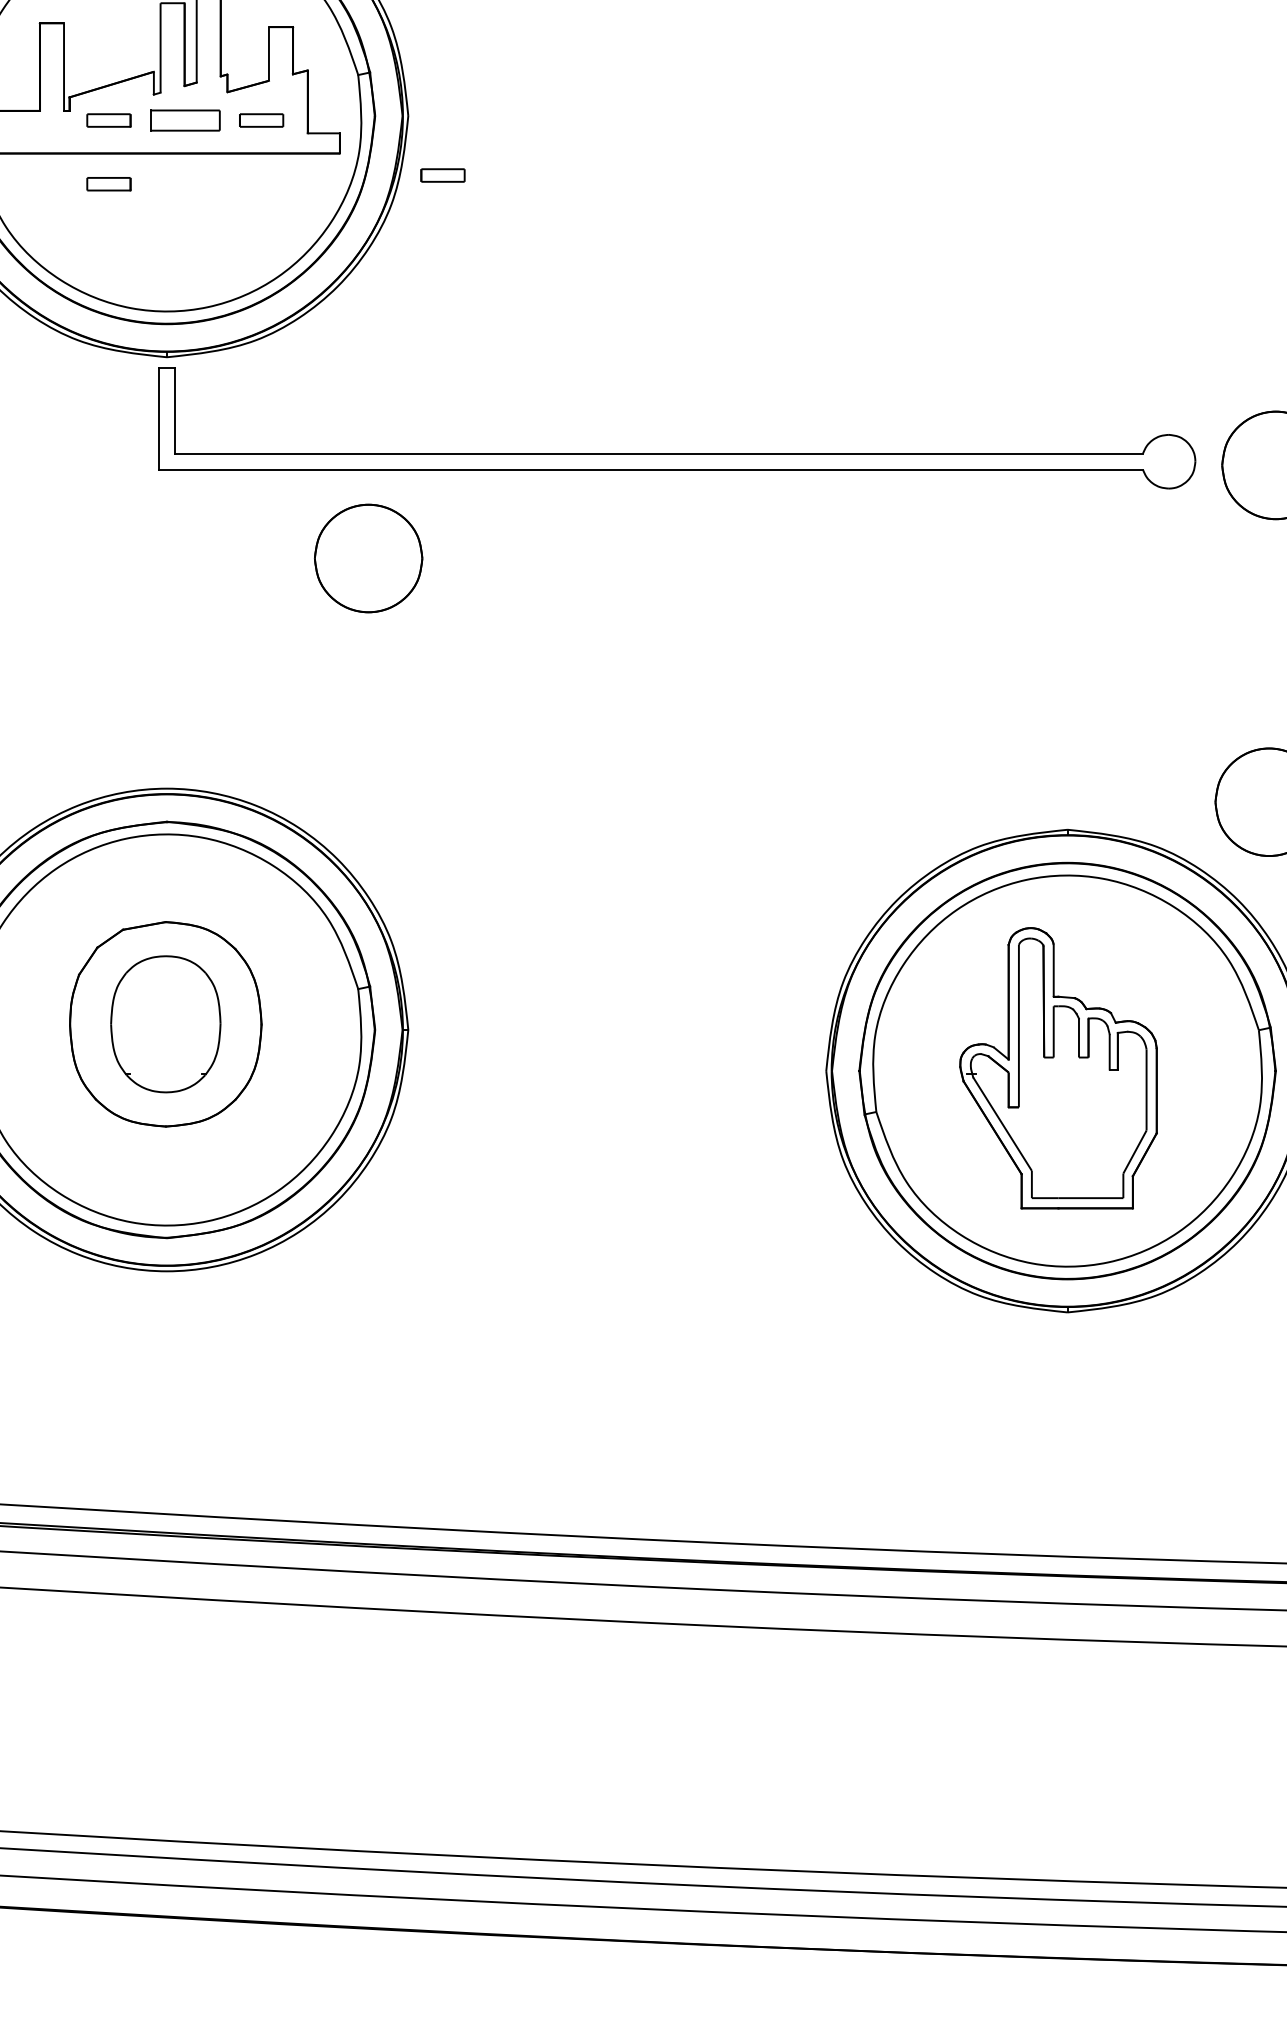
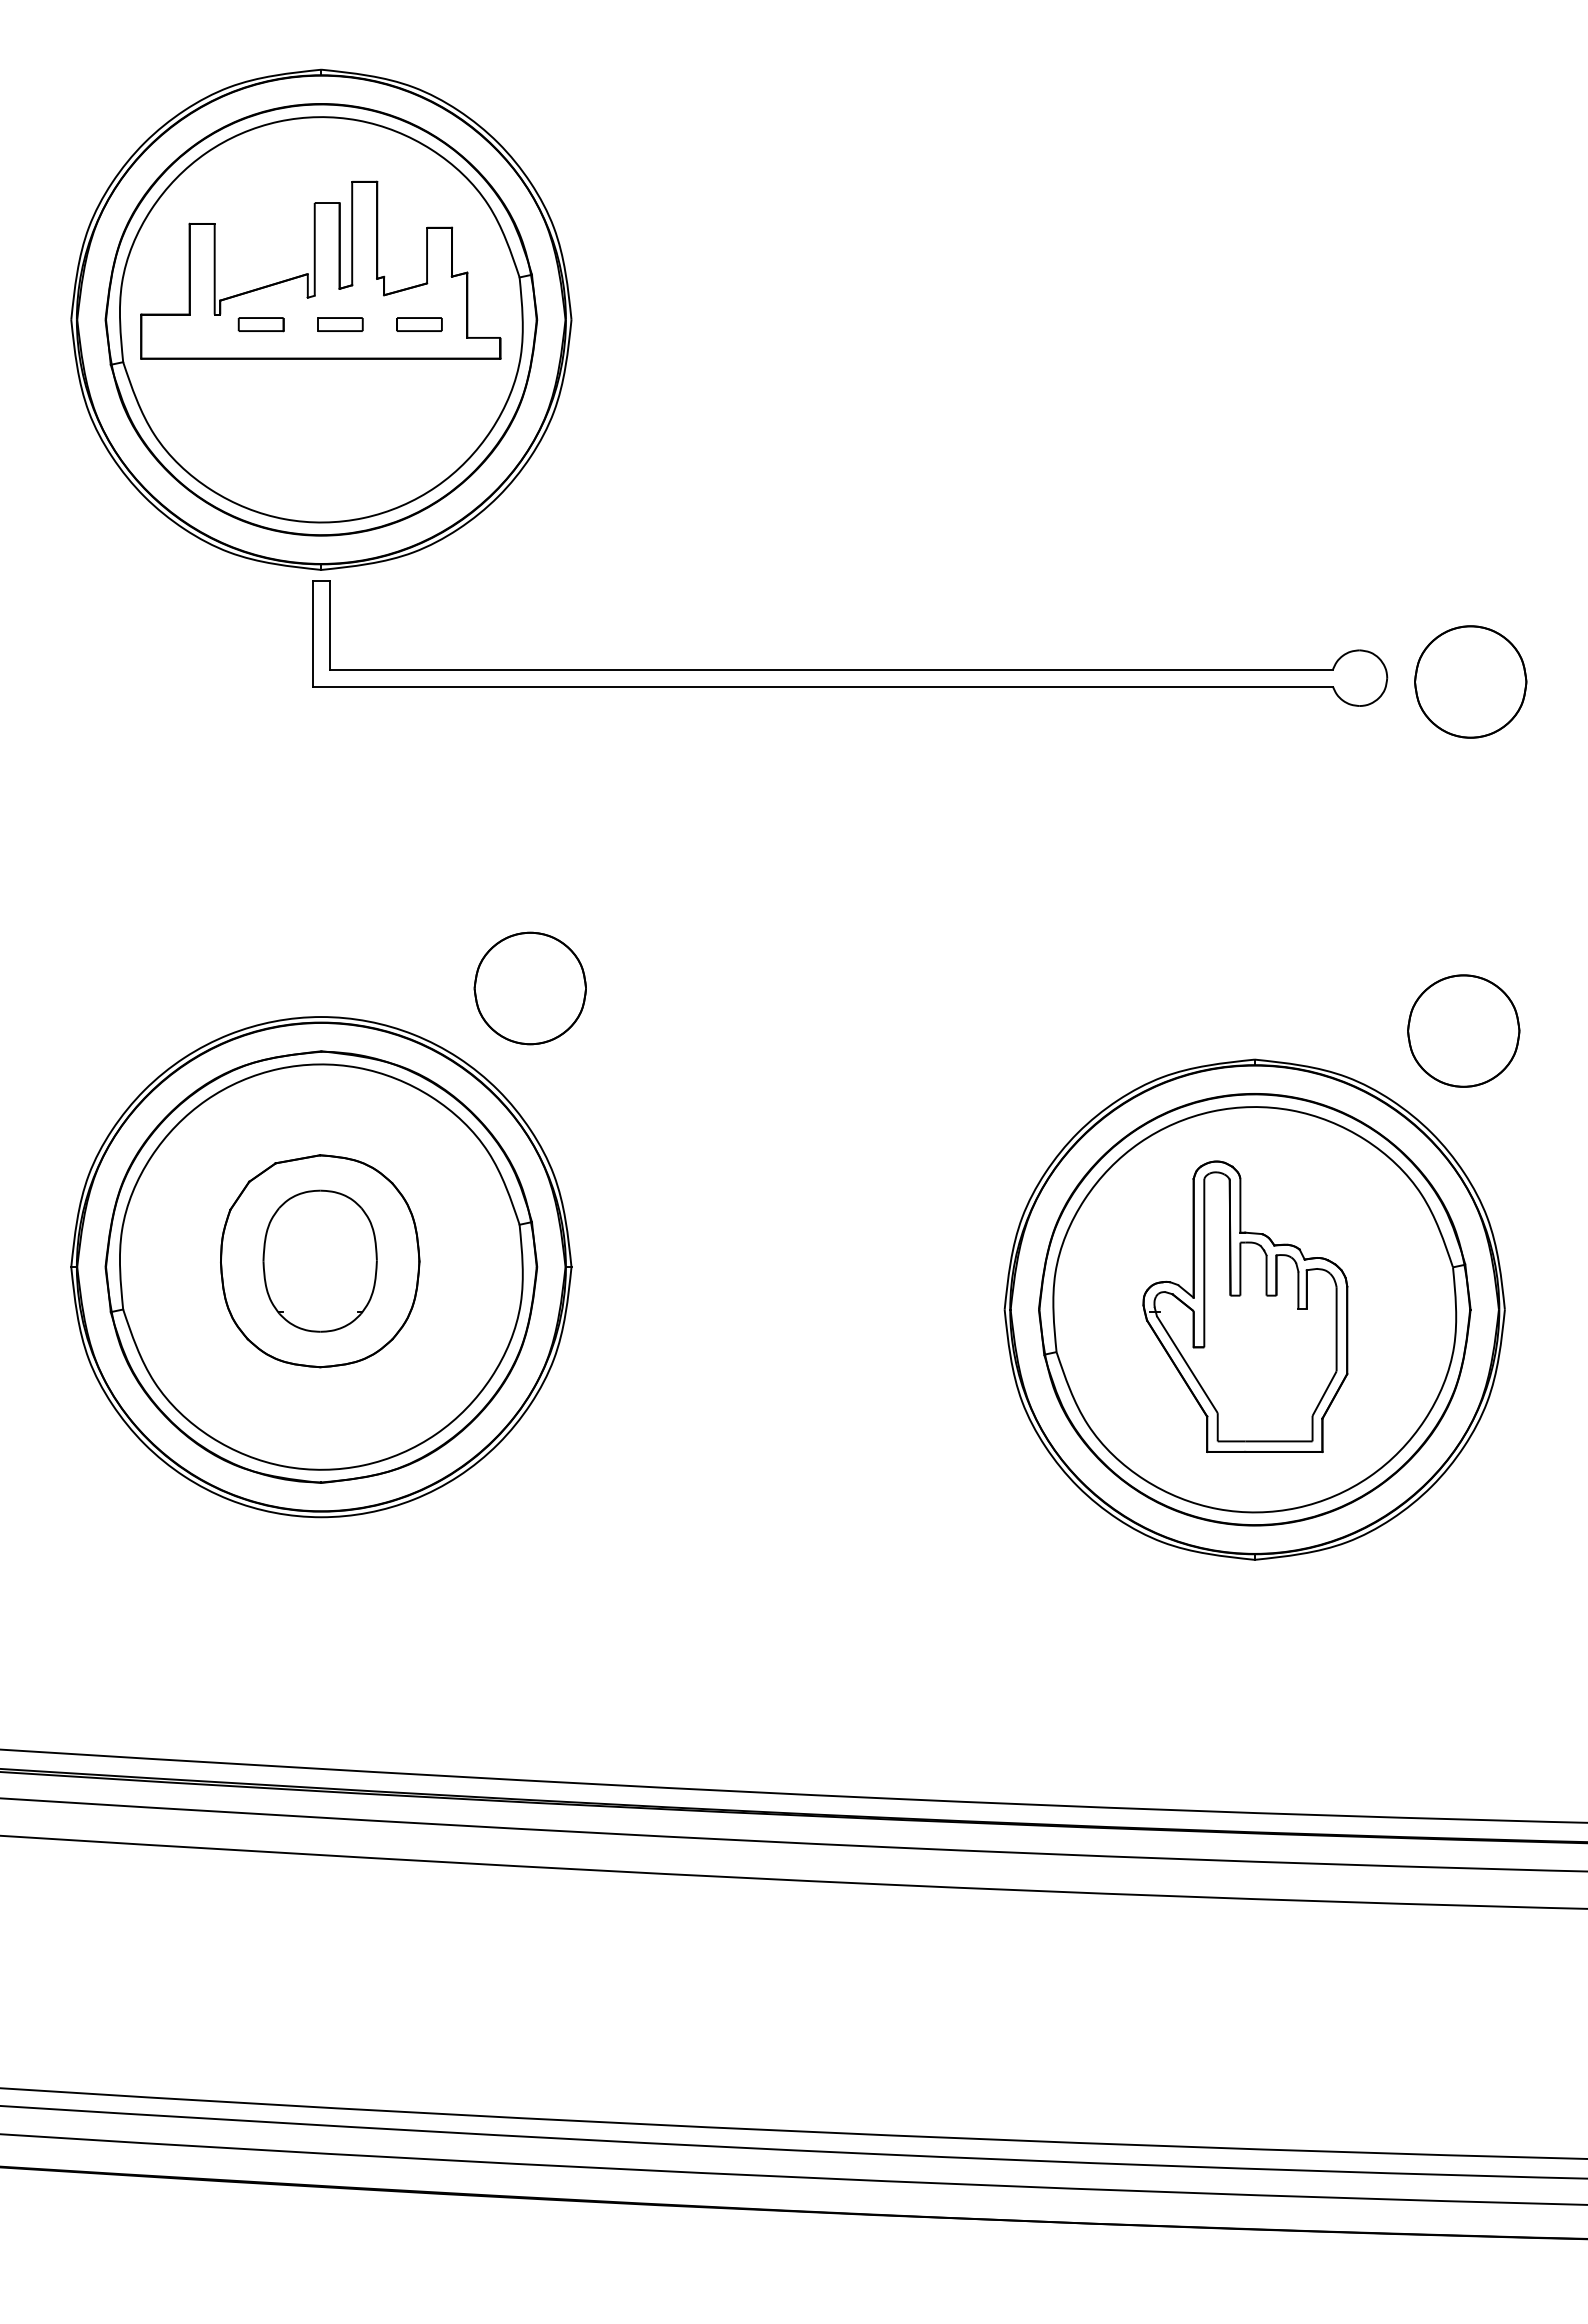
part: (185, 120) -> (340, 324), size x0.62
part: (443, 175) -> (607, 381), removed
part: (108, 184) -> (260, 390), removed
part: (367, 558) -> (529, 988), moved

